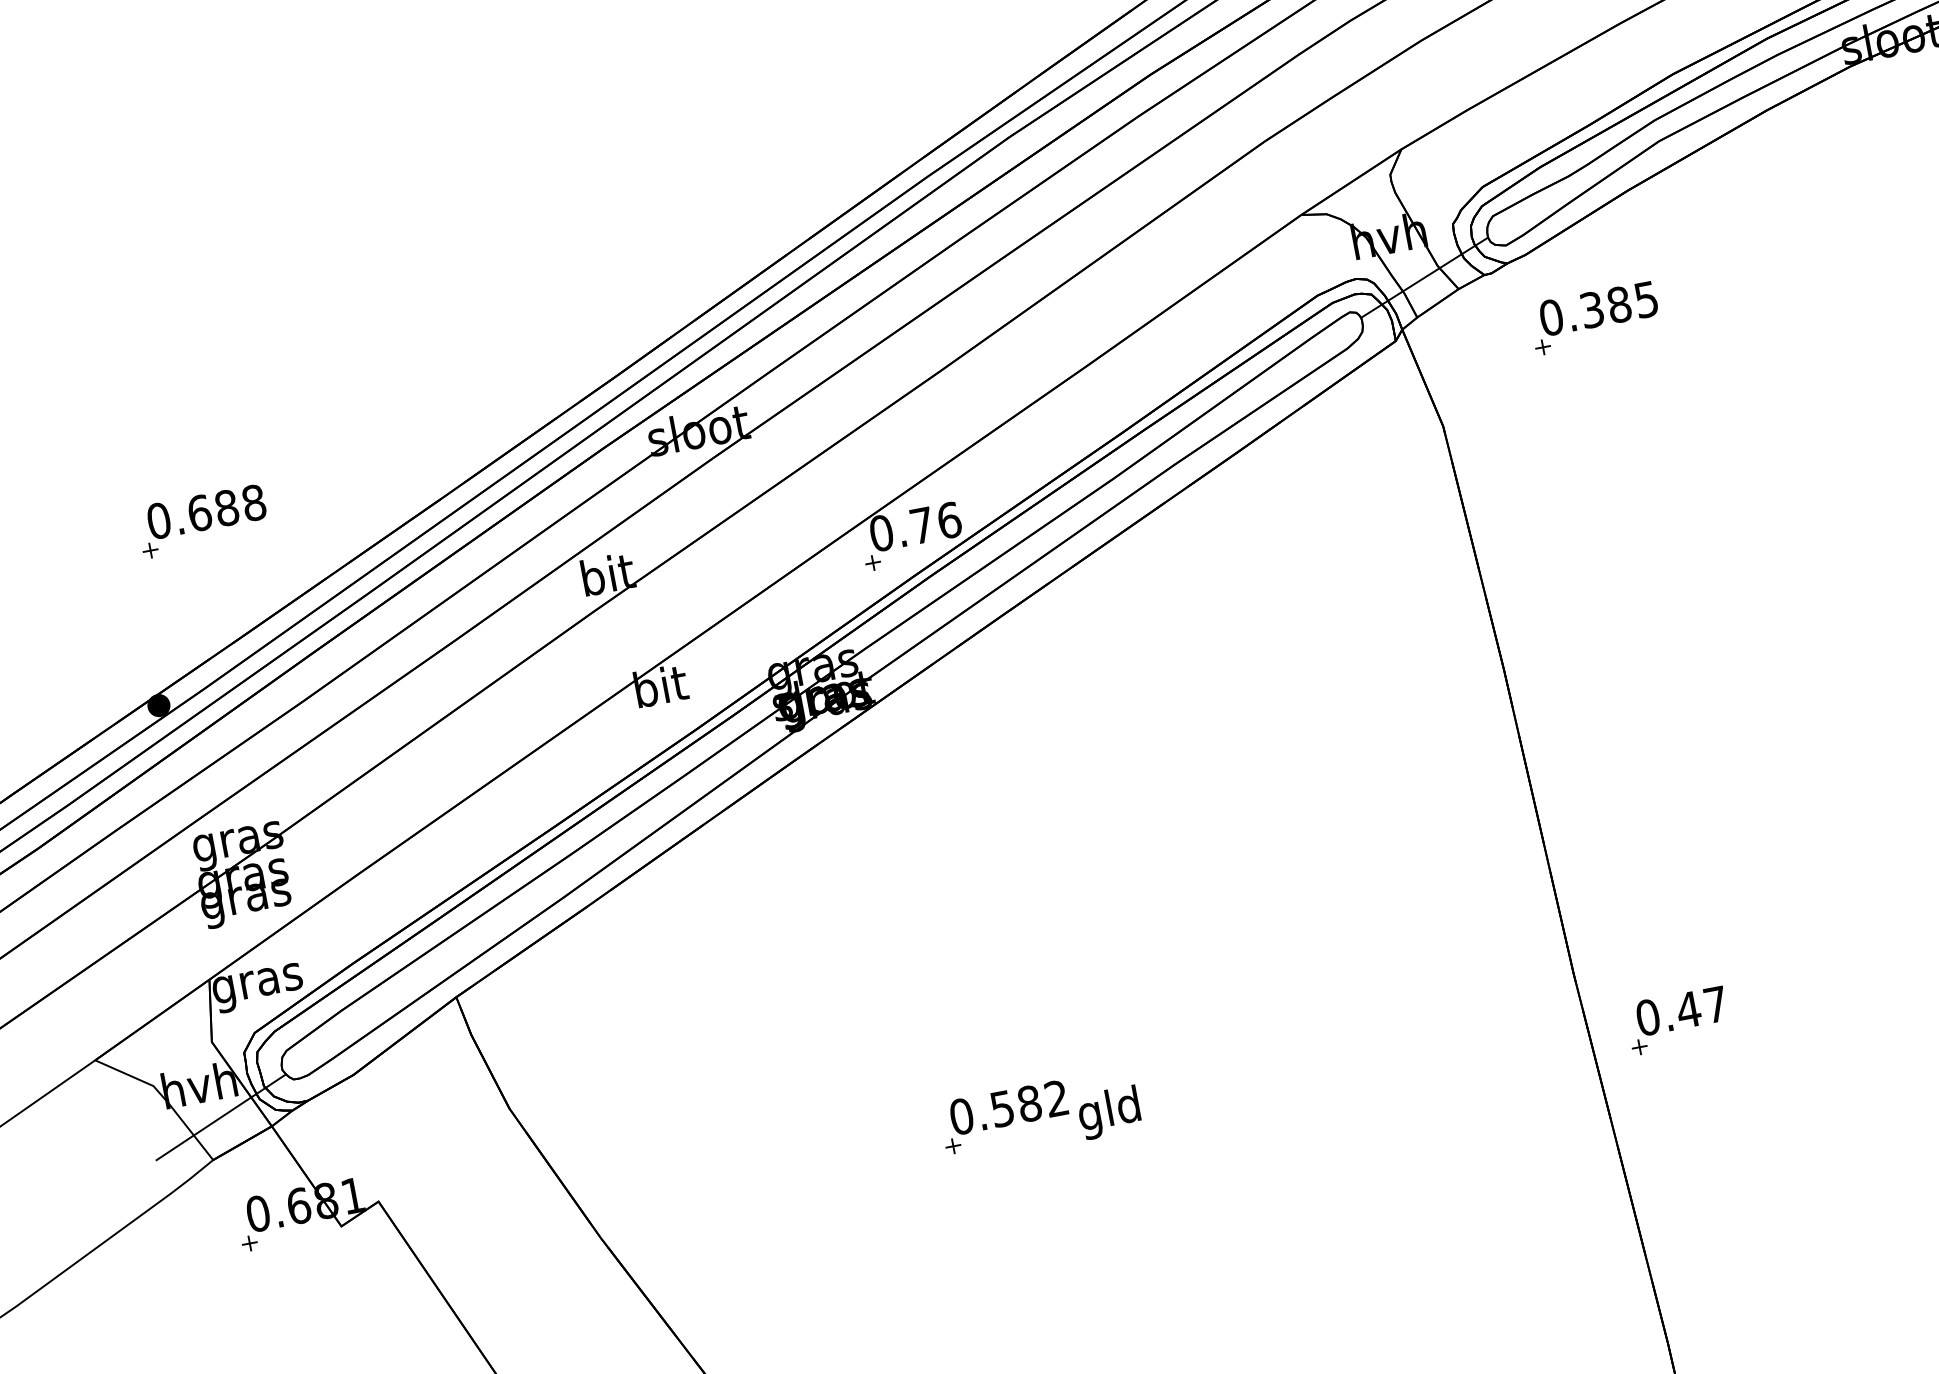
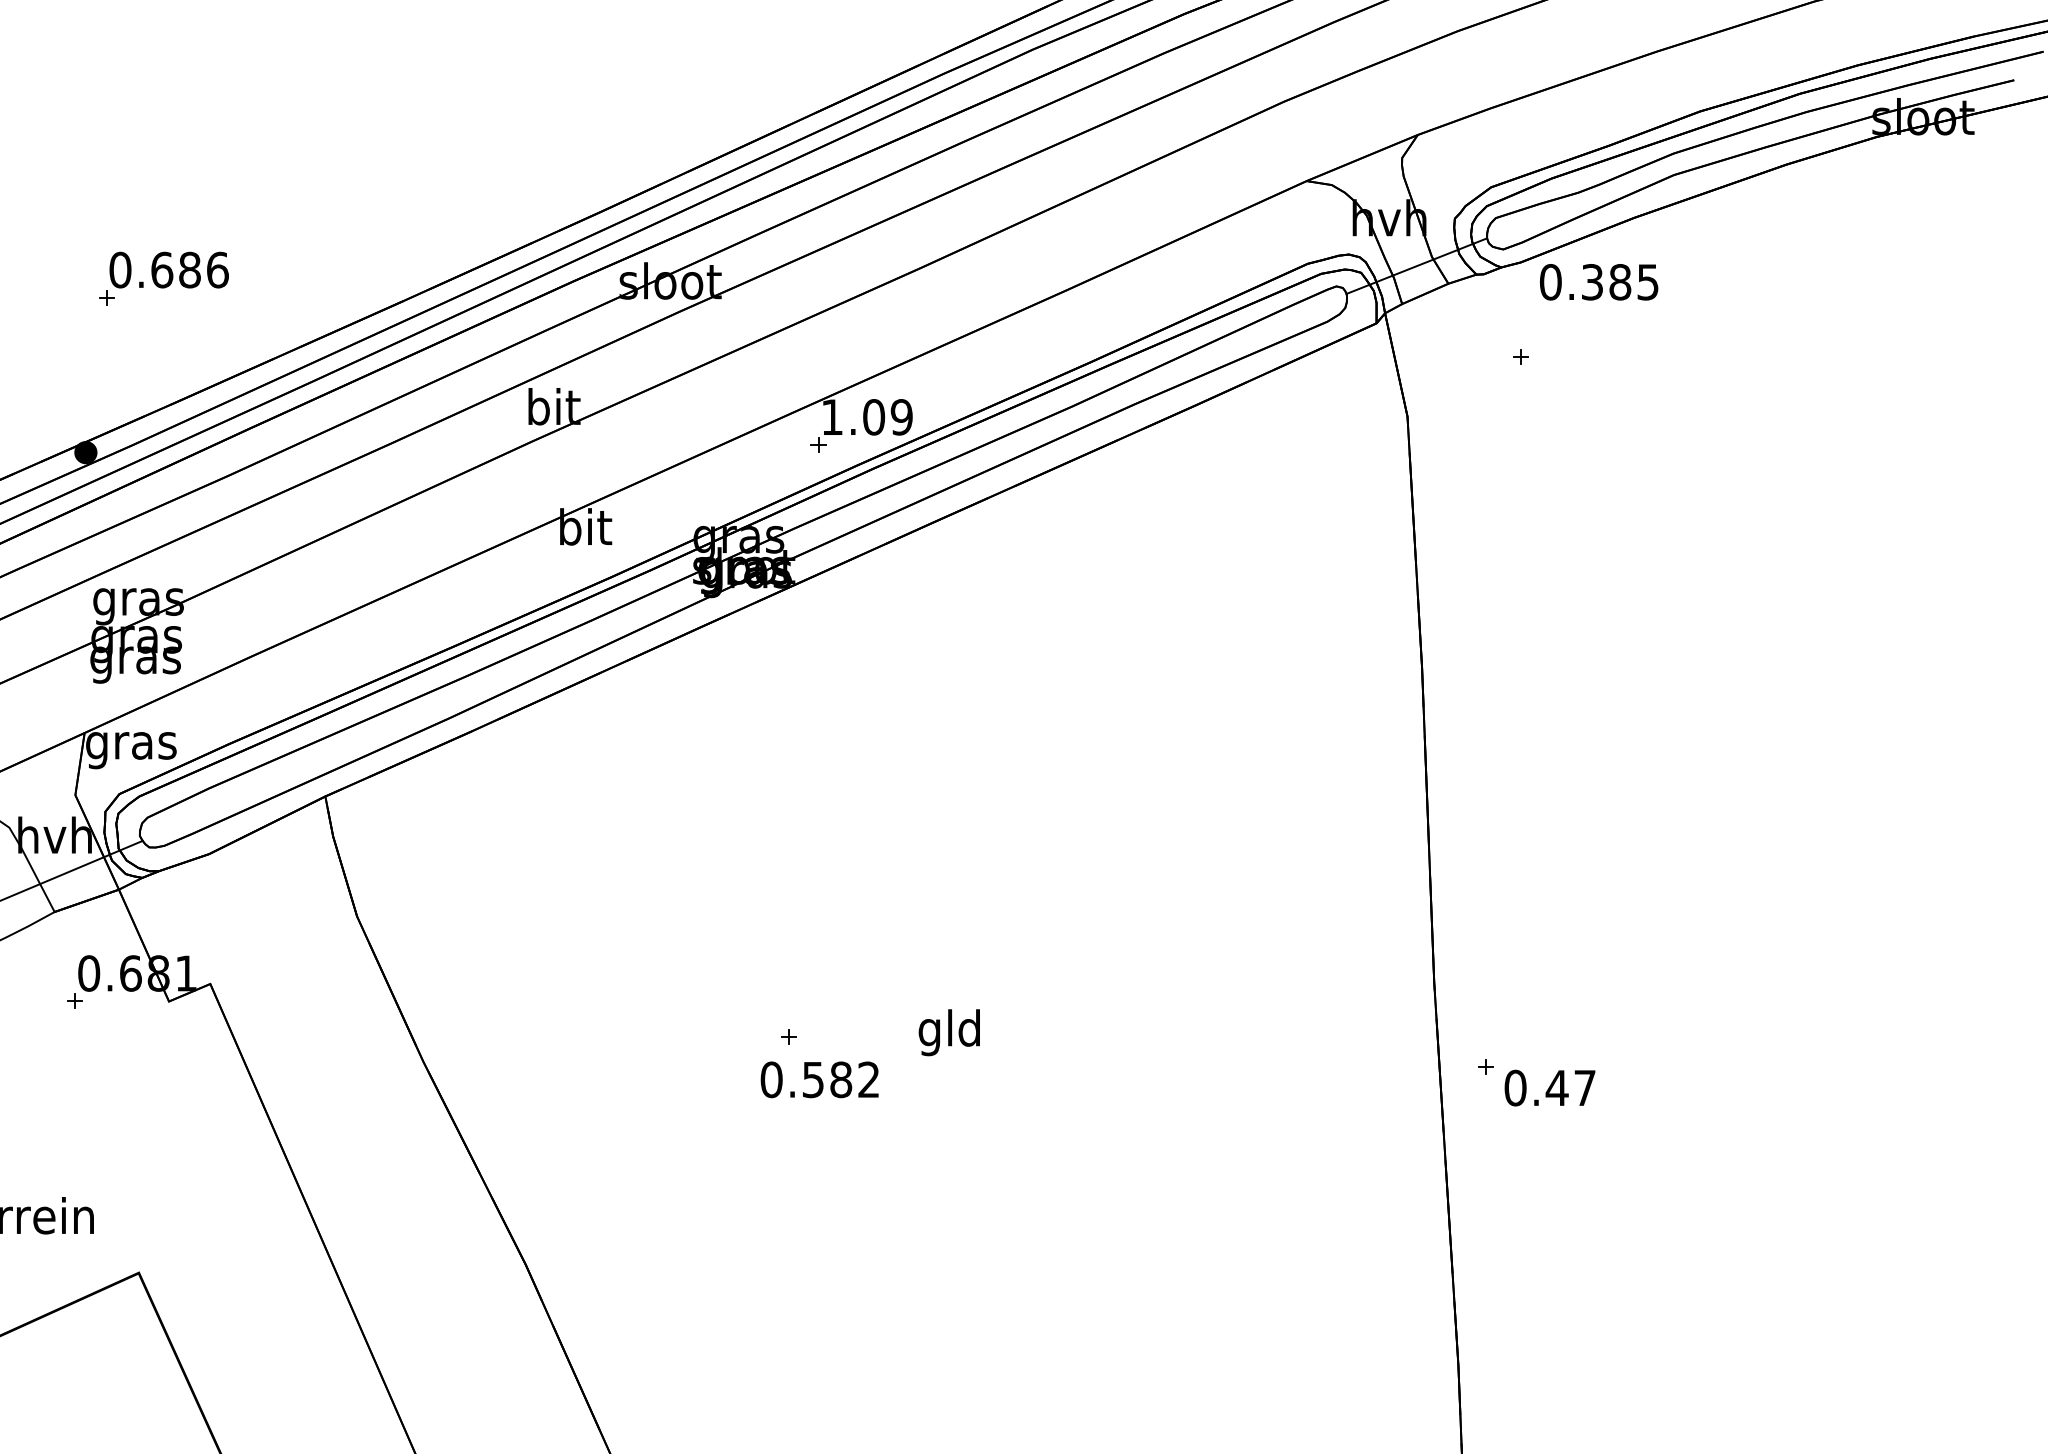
text: (1599, 308) -> (1599, 282), moved
text: (253, 502) -> (217, 269), 0.688 -> 0.686
text: (915, 526) -> (867, 417), 0.76 -> 1.09
text: (1681, 1010) -> (1549, 1087), moved
text: (1008, 1107) -> (819, 1079), moved

